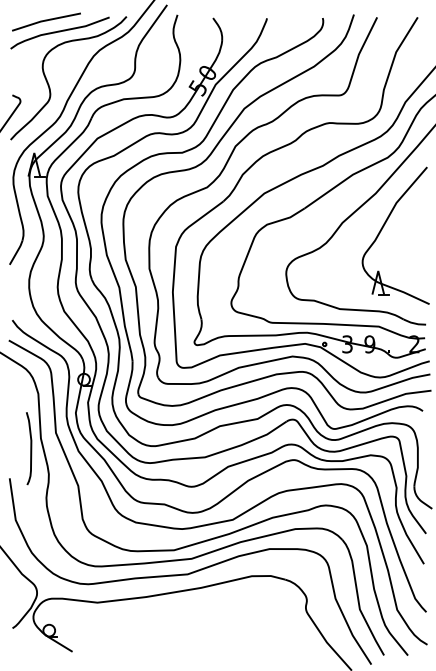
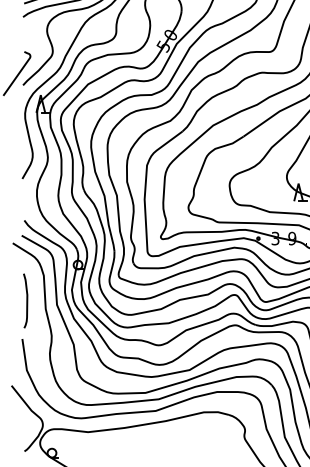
curve: (30, 448) -> (26, 300), moved

